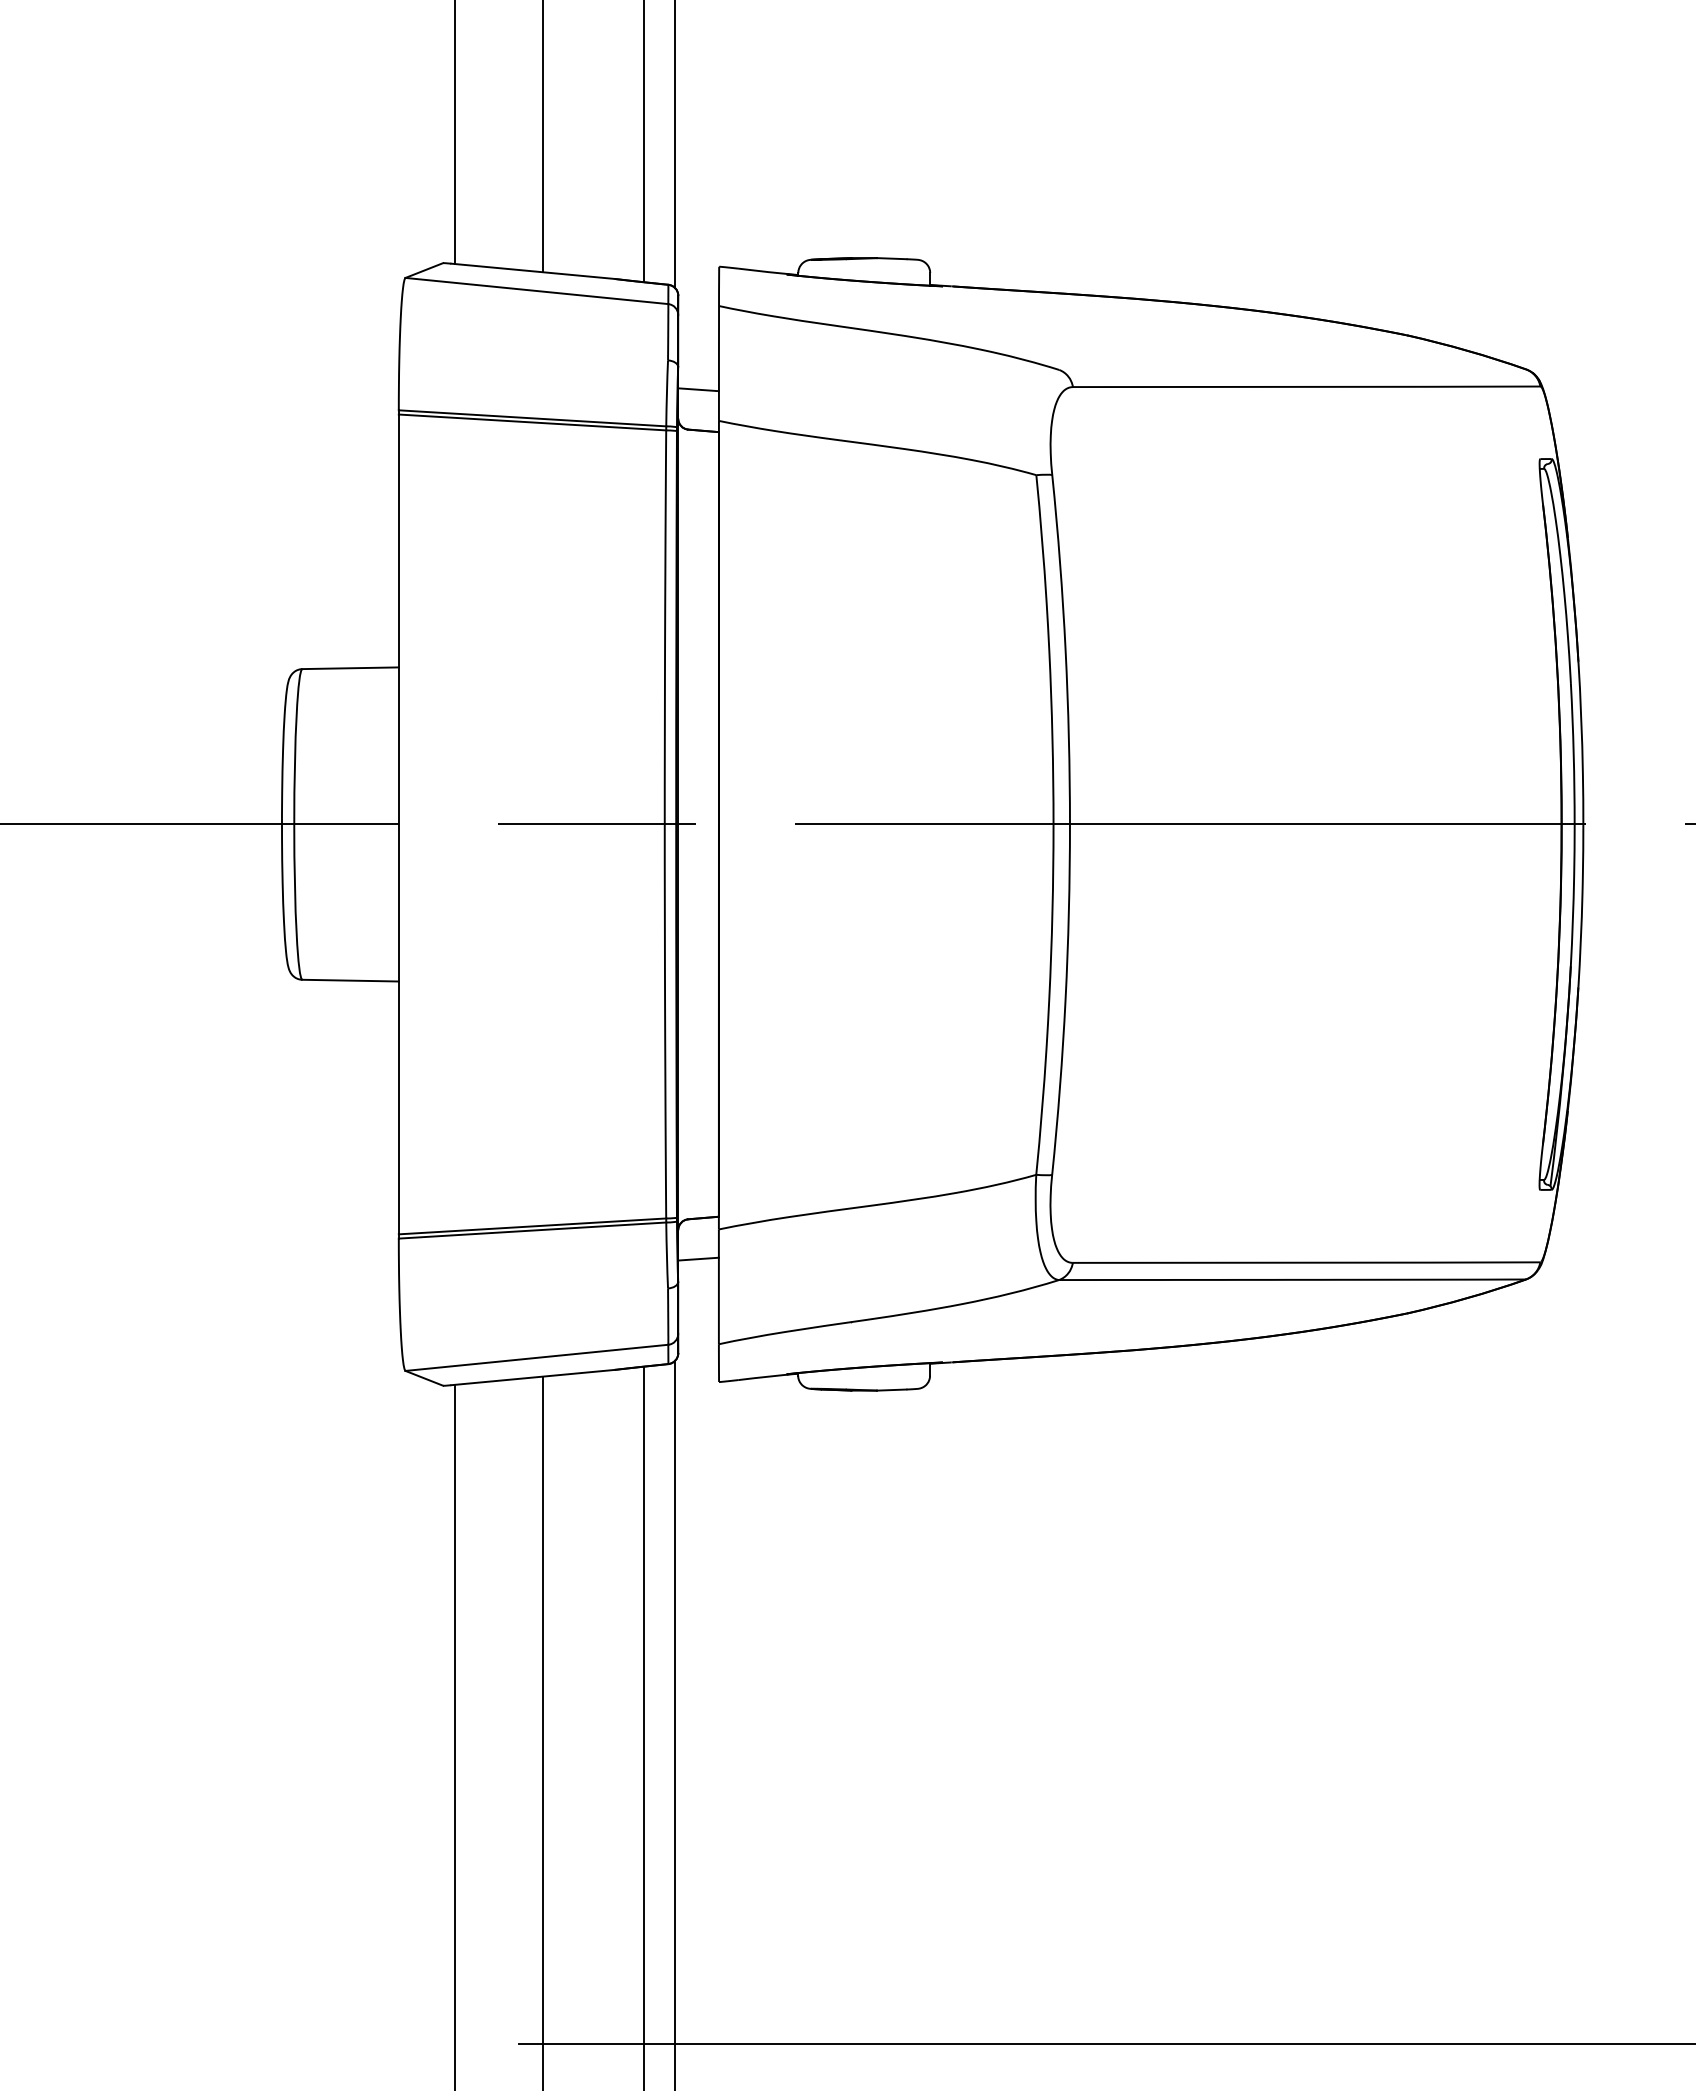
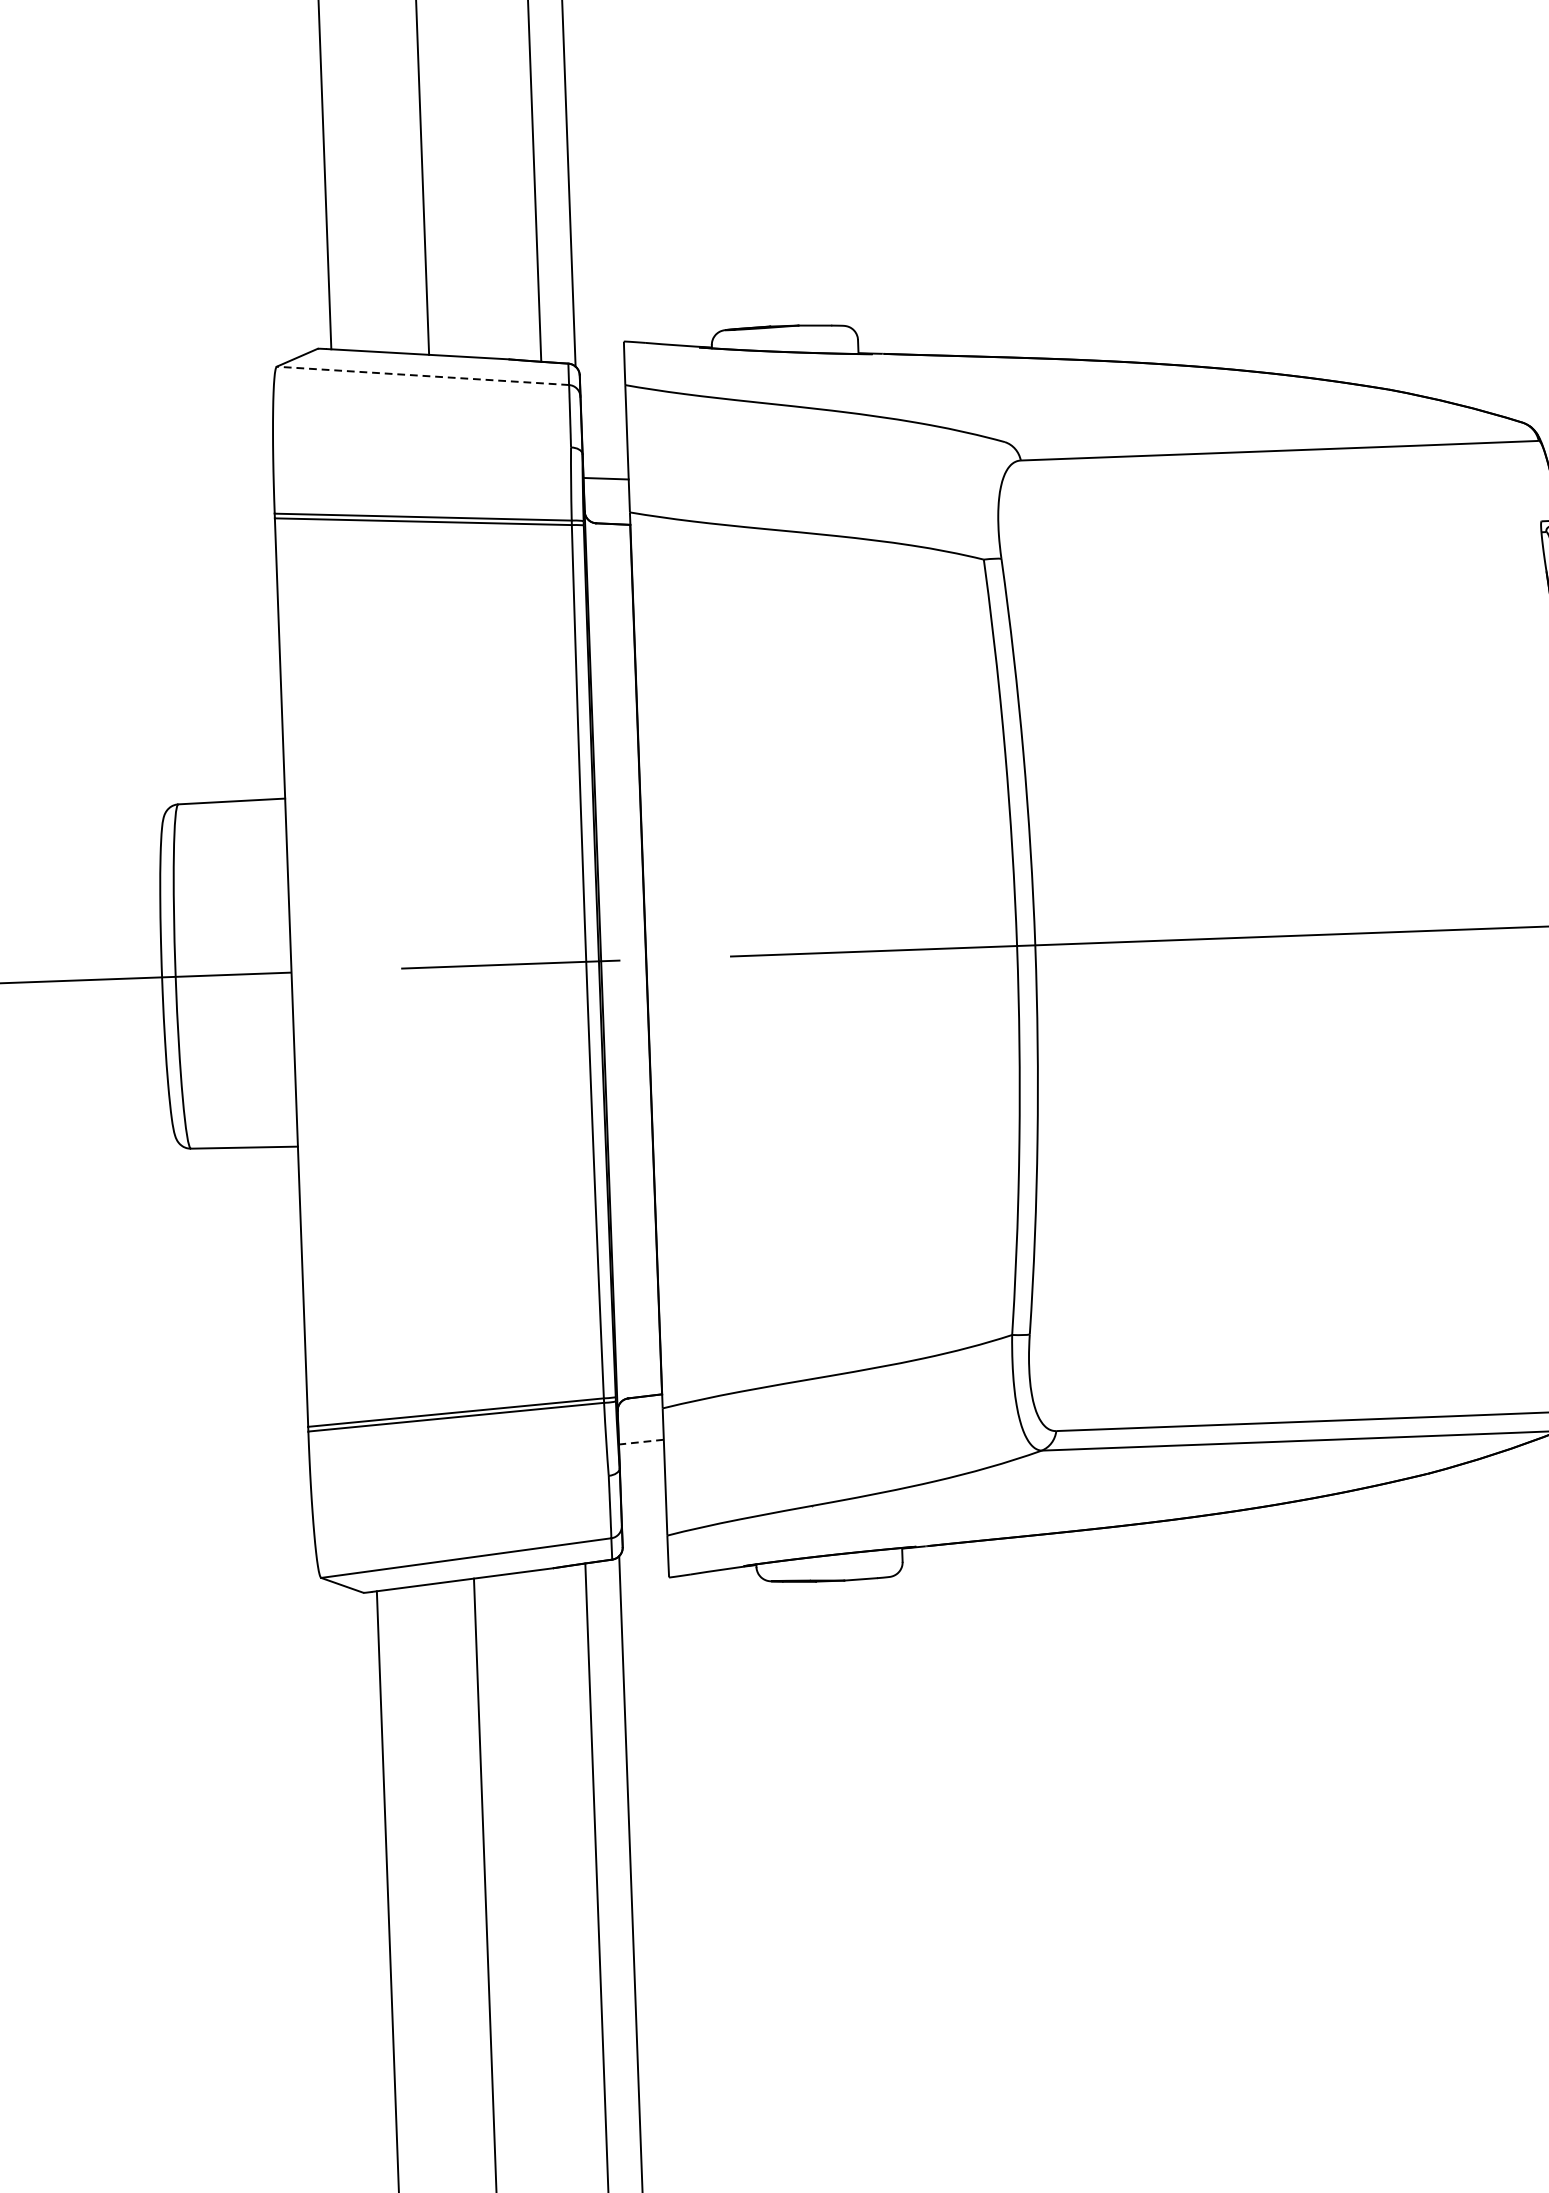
line: (536, 290) -> (422, 375), solid -> dashed
line: (698, 1259) -> (641, 1442), solid -> dashed

